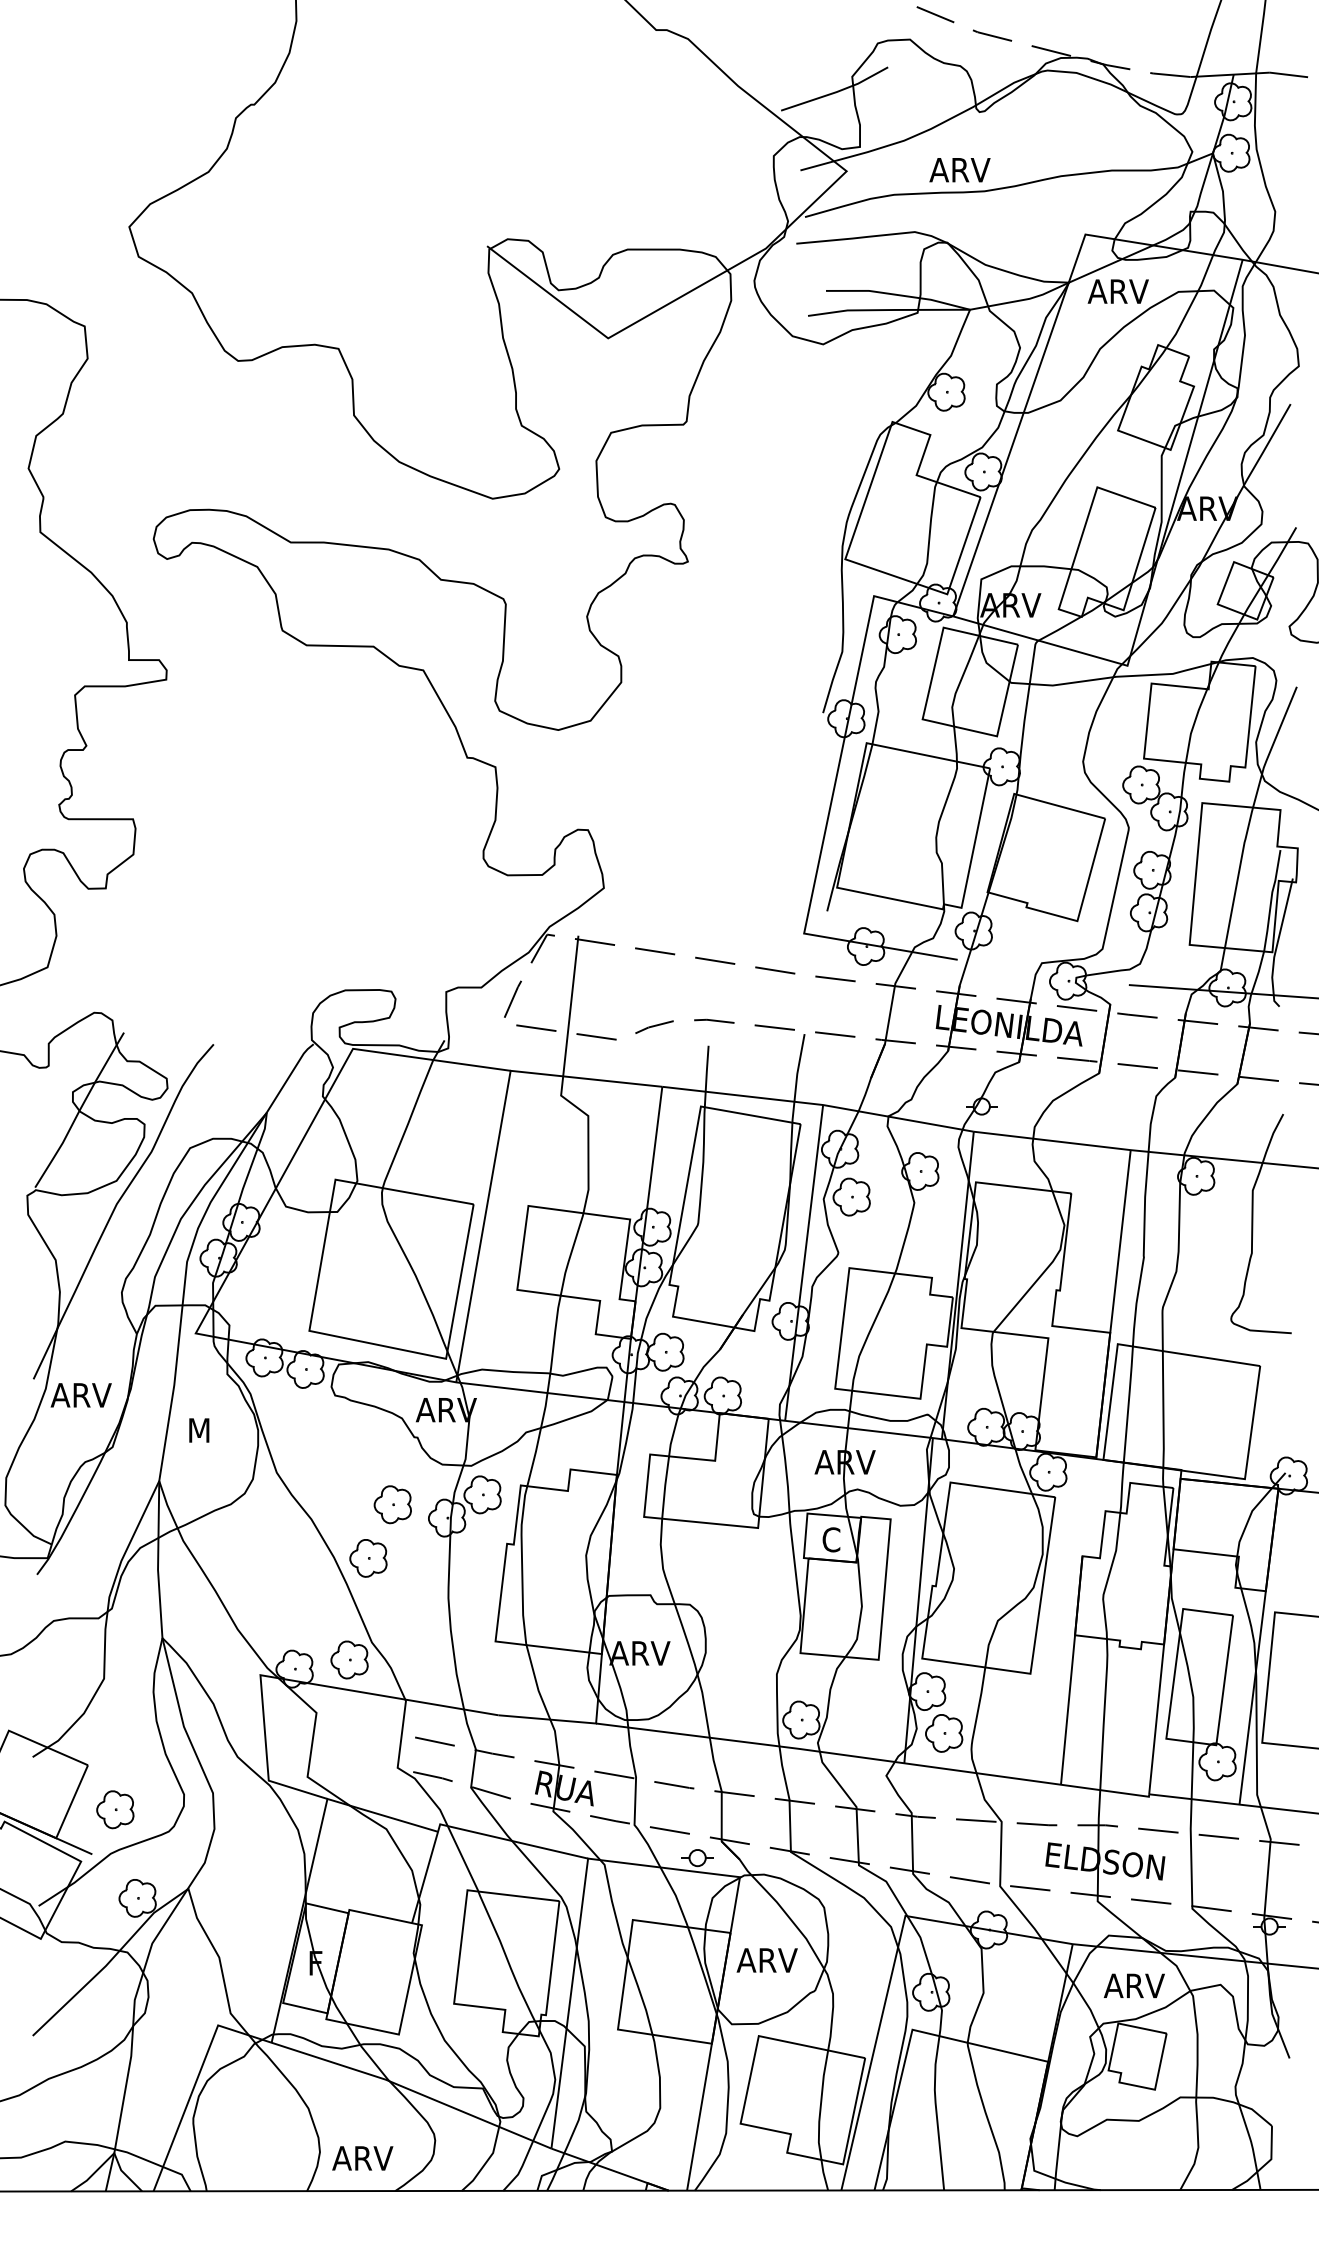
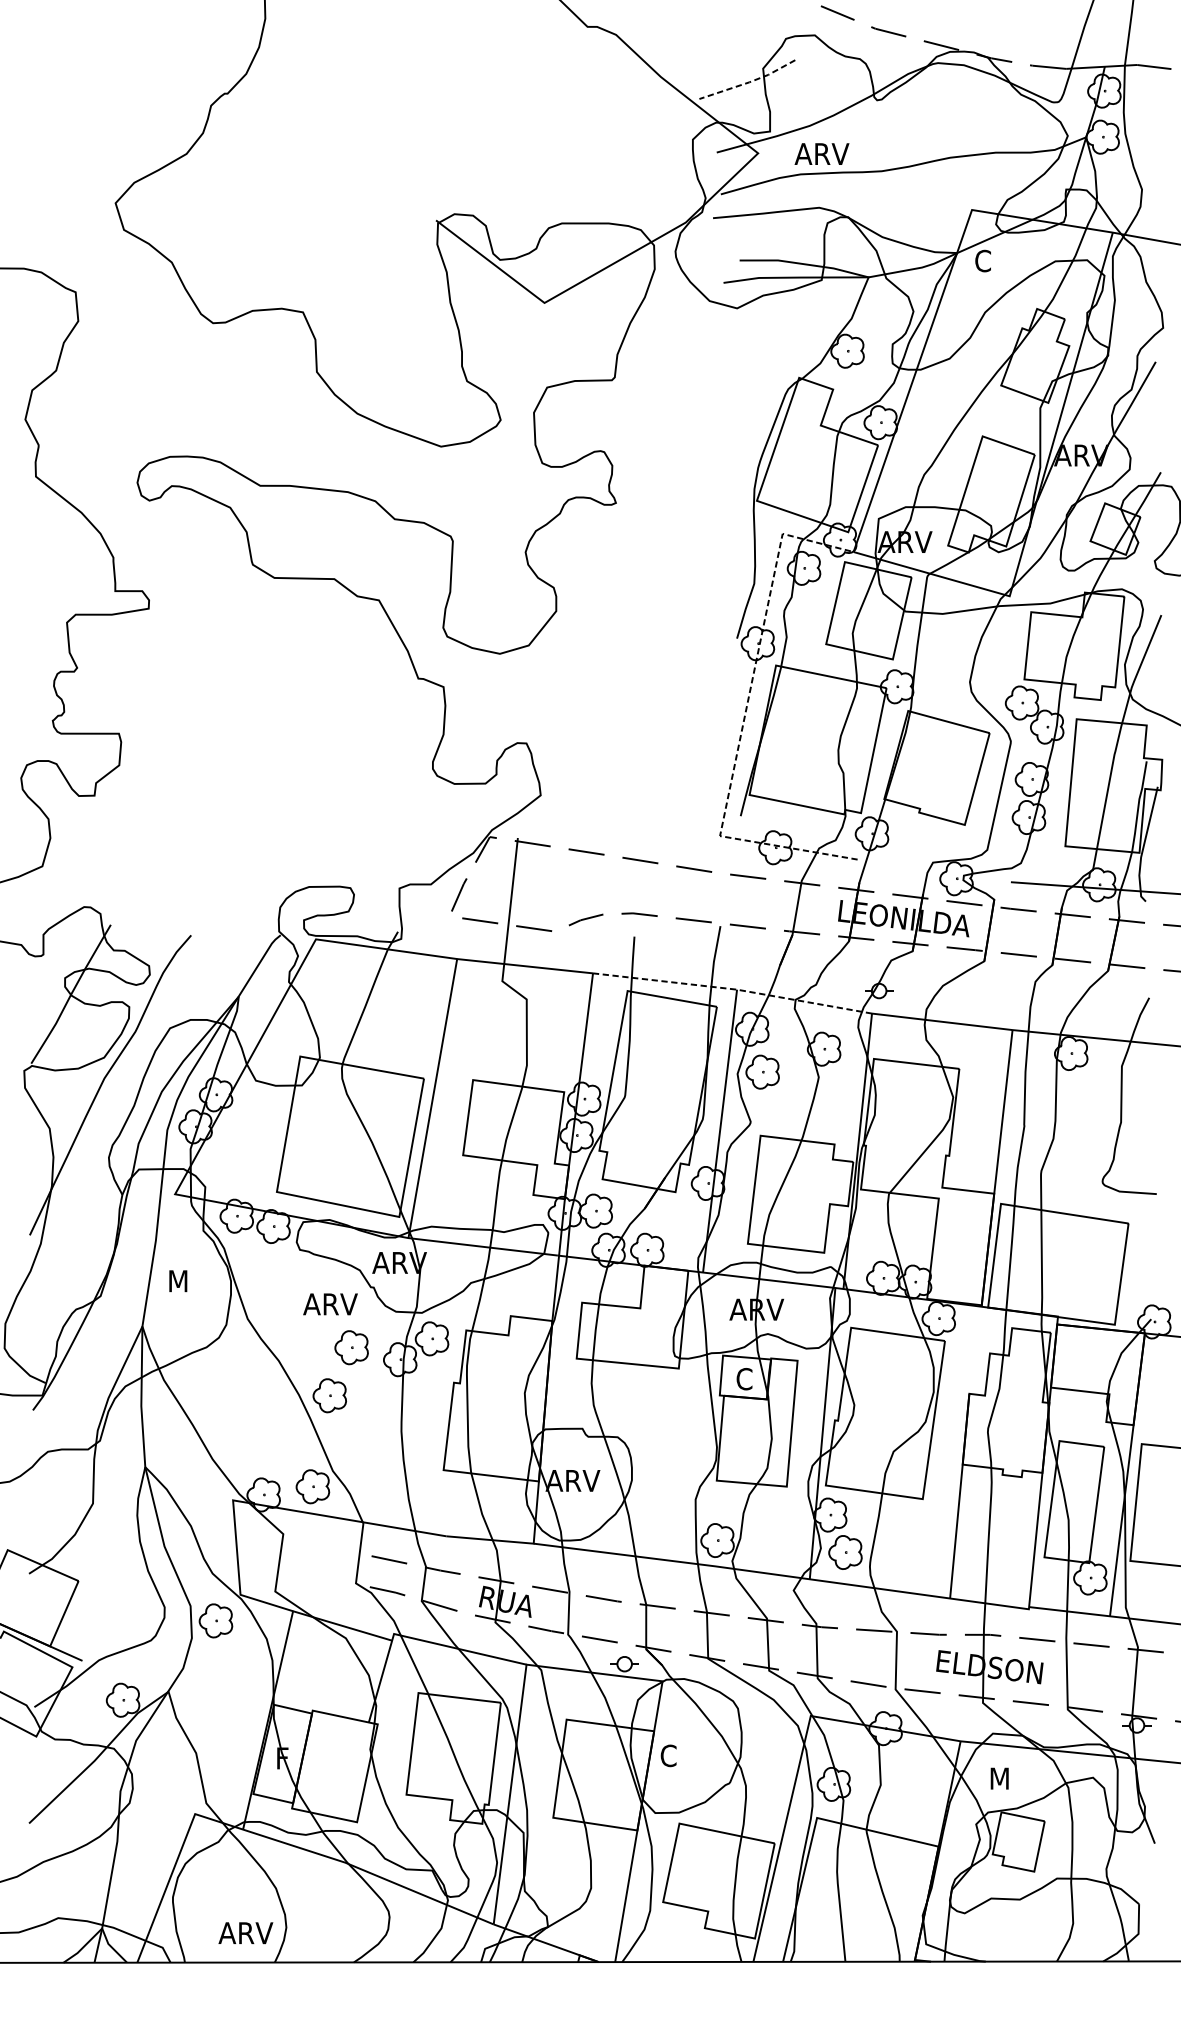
line: (836, 92) -> (749, 82), solid -> dashed
text: (959, 170) -> (821, 154), moved
text: (1117, 291) -> (1000, 261), ARV -> C
line: (831, 800) -> (744, 716), solid -> dashed
line: (819, 1104) -> (733, 989), solid -> dashed
text: (80, 1395) -> (329, 1304), moved
part: (115, 1809) -> (216, 1620), moved
text: (766, 1959) -> (686, 1755), ARV -> C
text: (1133, 1985) -> (1015, 1778), ARV -> M
text: (362, 2158) -> (245, 1933), moved

